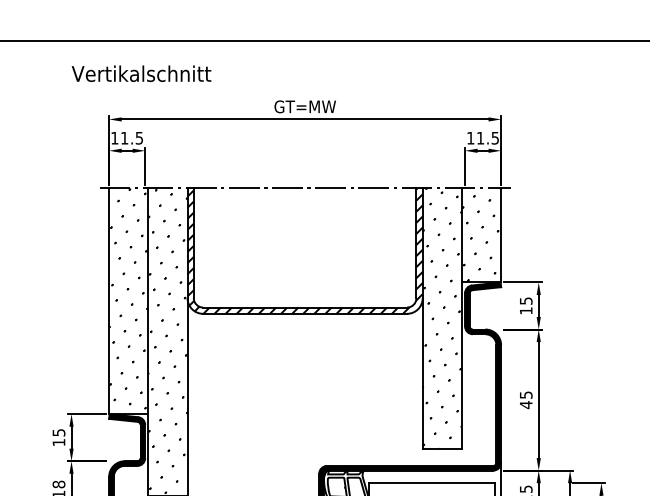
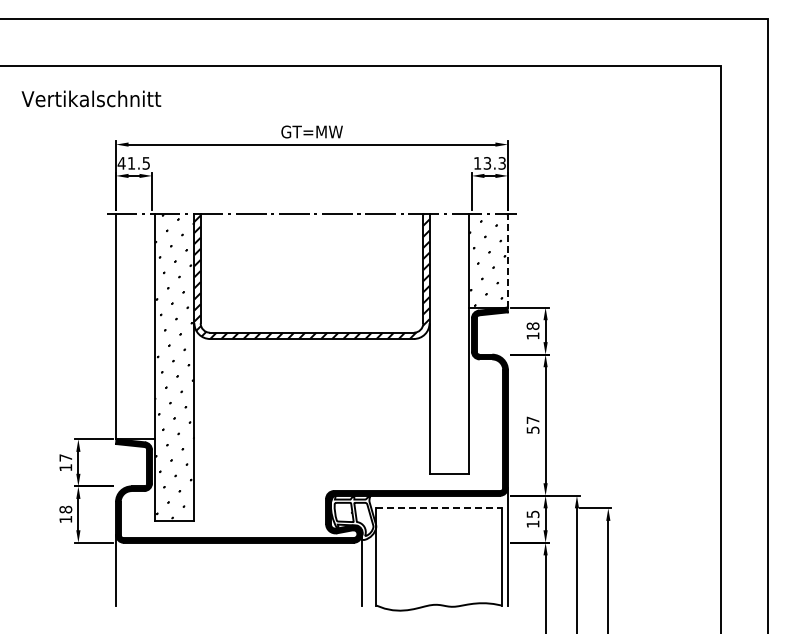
text: (141, 73) -> (91, 98), moved
text: (114, 138) -> (121, 163), 11.5 -> 41.5
text: (487, 138) -> (494, 163), 11.5 -> 13.3
line: (500, 235) -> (507, 260), solid -> dashed
hatch: (128, 299) -> (135, 324), removed
text: (525, 300) -> (532, 325), 15 -> 18
hatch: (441, 318) -> (448, 343), removed
text: (525, 400) -> (532, 425), 45 -> 57
text: (58, 432) -> (65, 457), 15 -> 17
line: (431, 483) -> (438, 508), solid -> dashed

